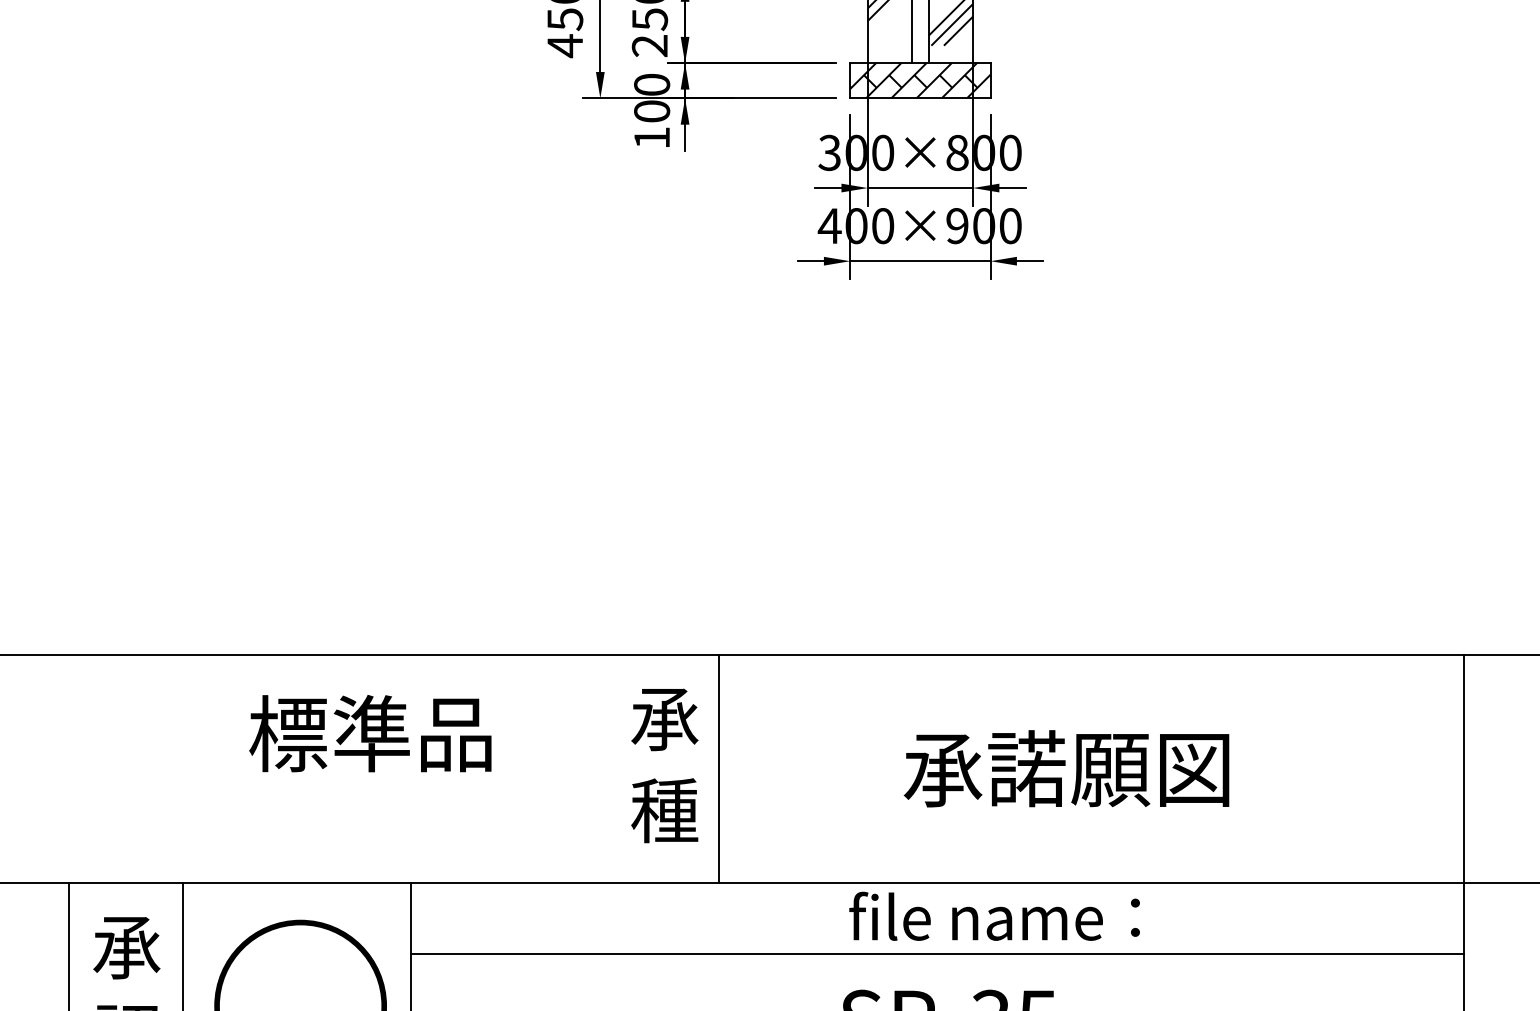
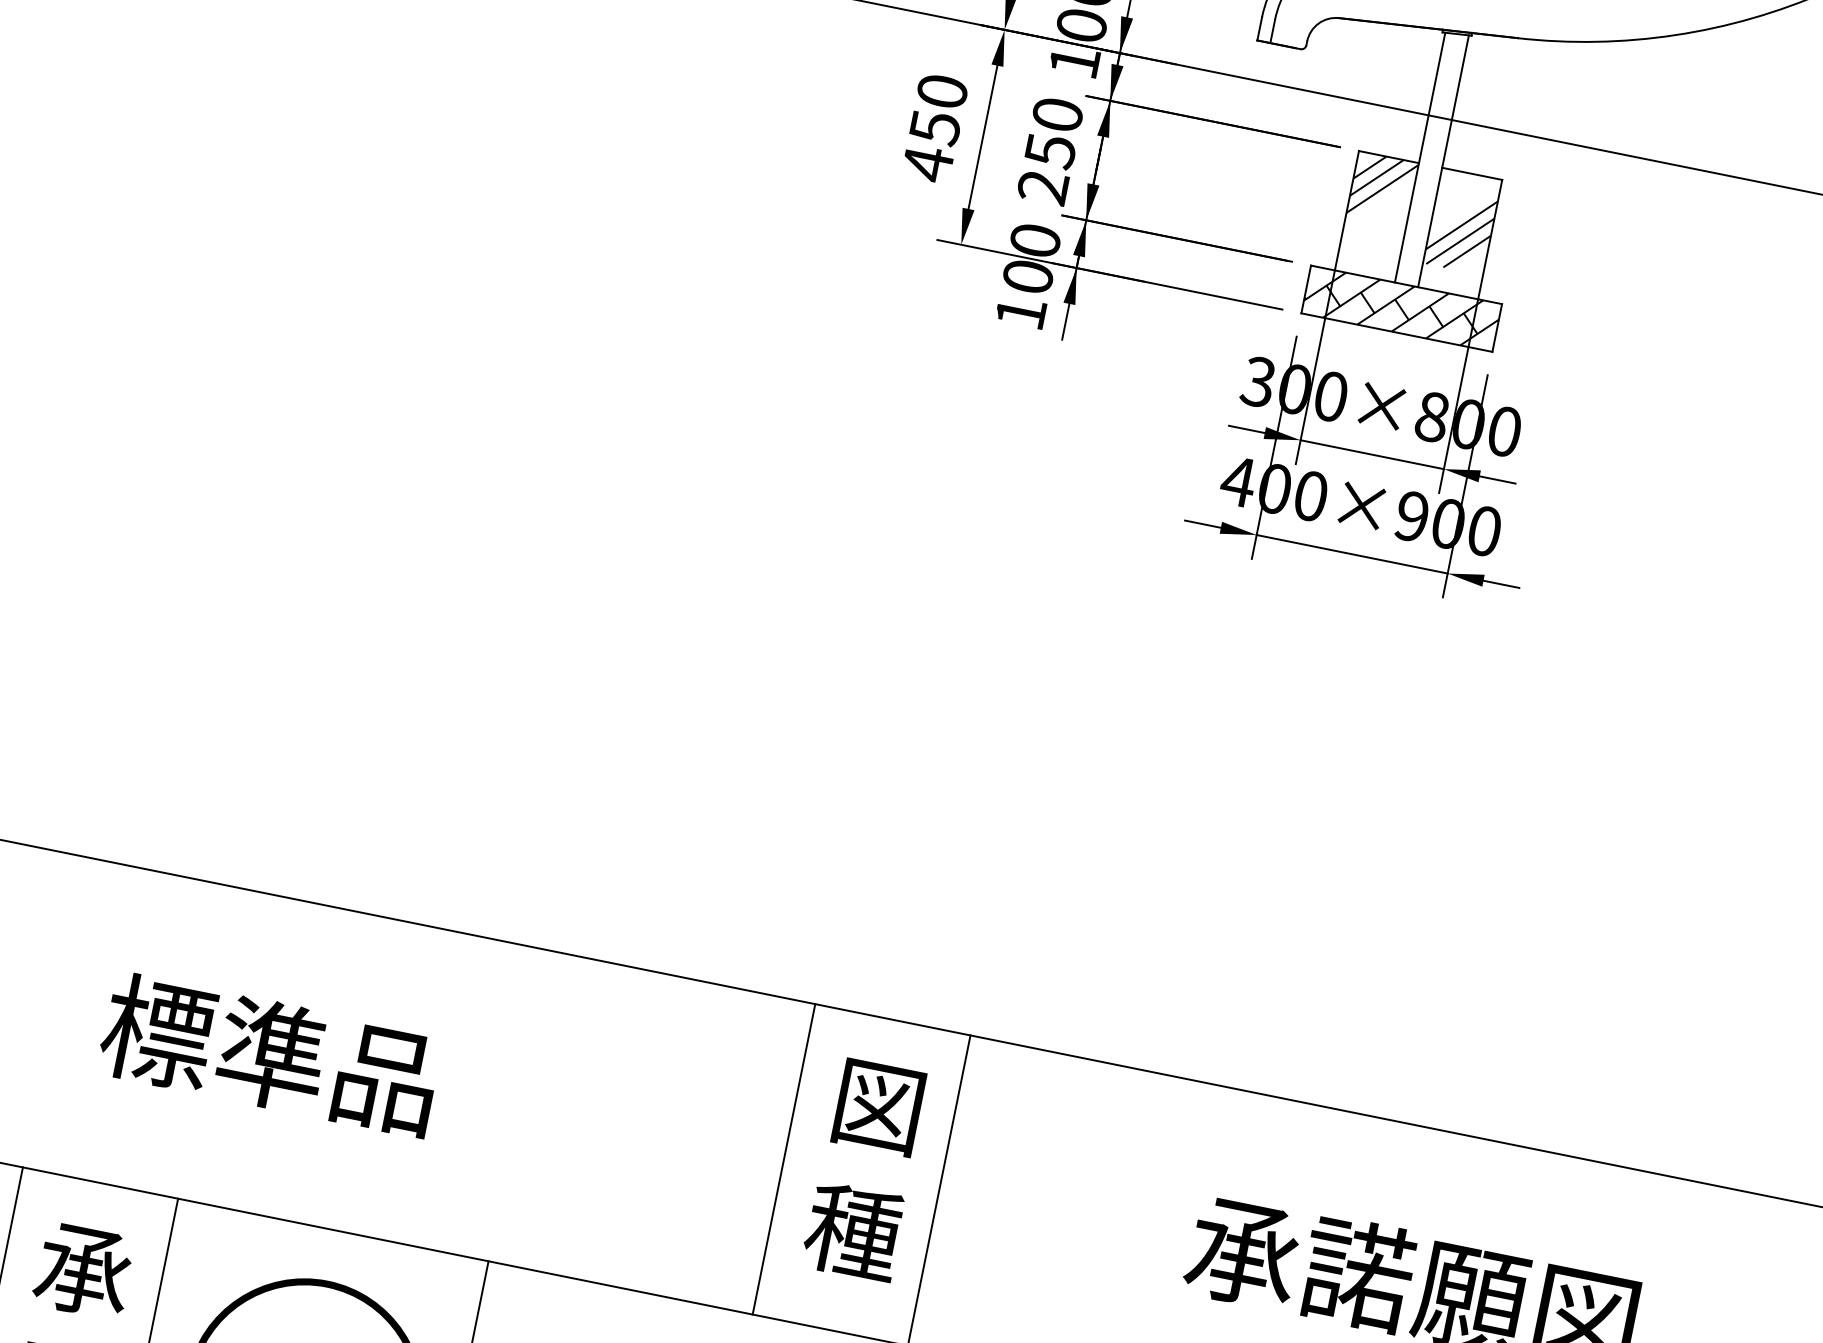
text: (664, 719) -> (878, 1107), 承 -> 図
text: (370, 733) -> (270, 1054), moved
line: (605, 769) -> (784, 1159), added

